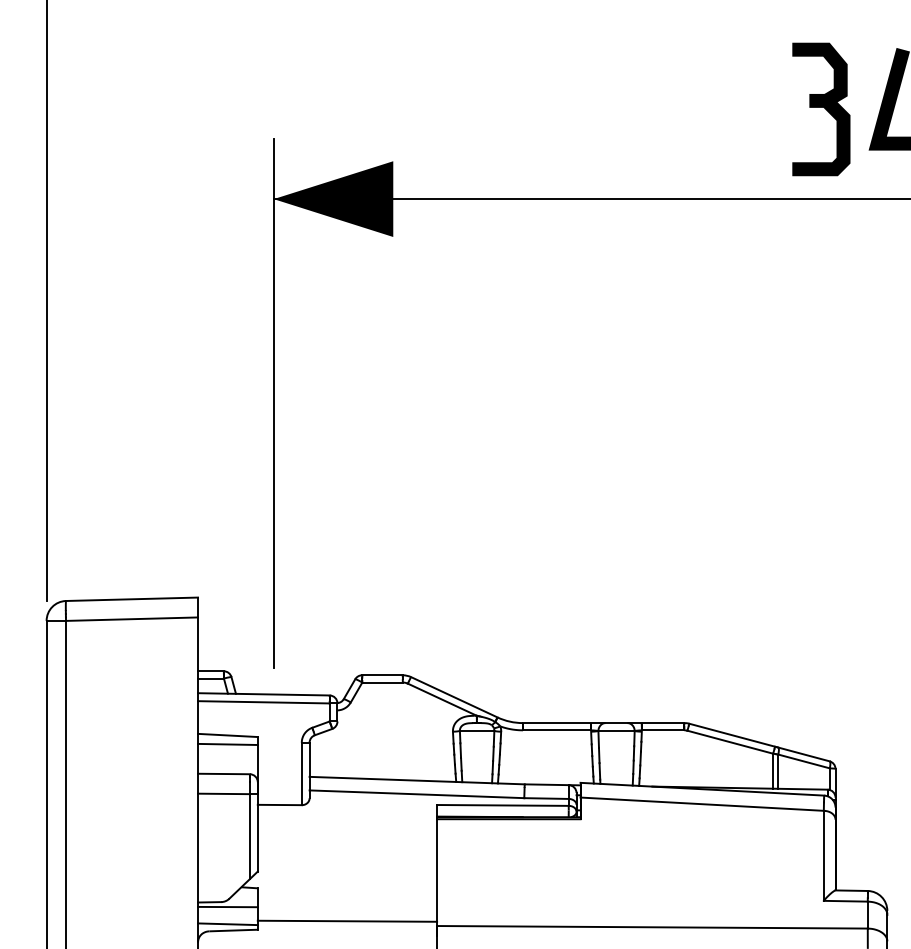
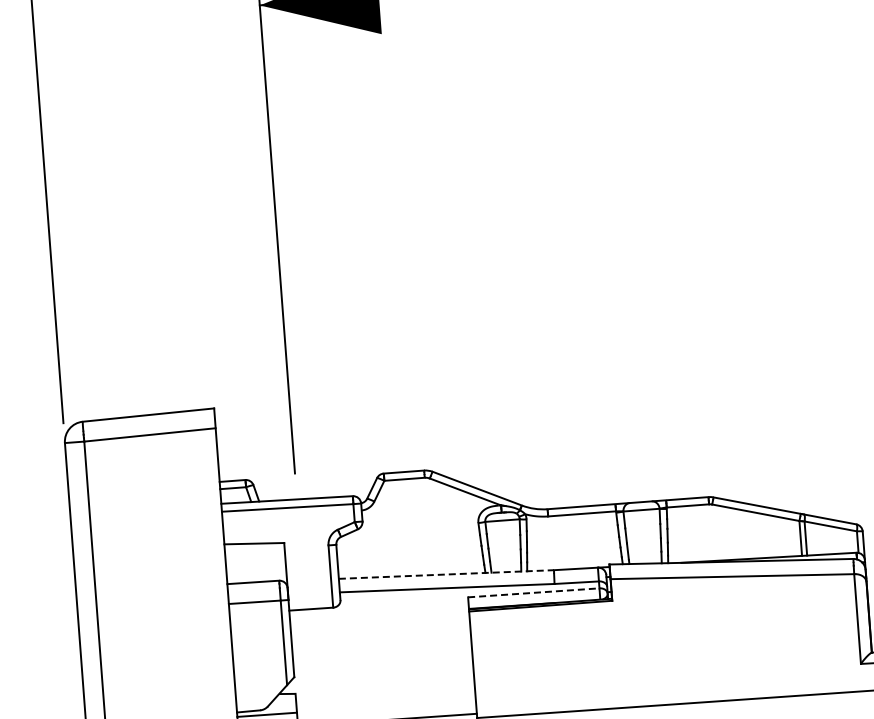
line: (227, 744) -> (254, 552), removed
line: (417, 780) -> (446, 574), solid -> dashed
line: (502, 805) -> (533, 592), solid -> dashed

